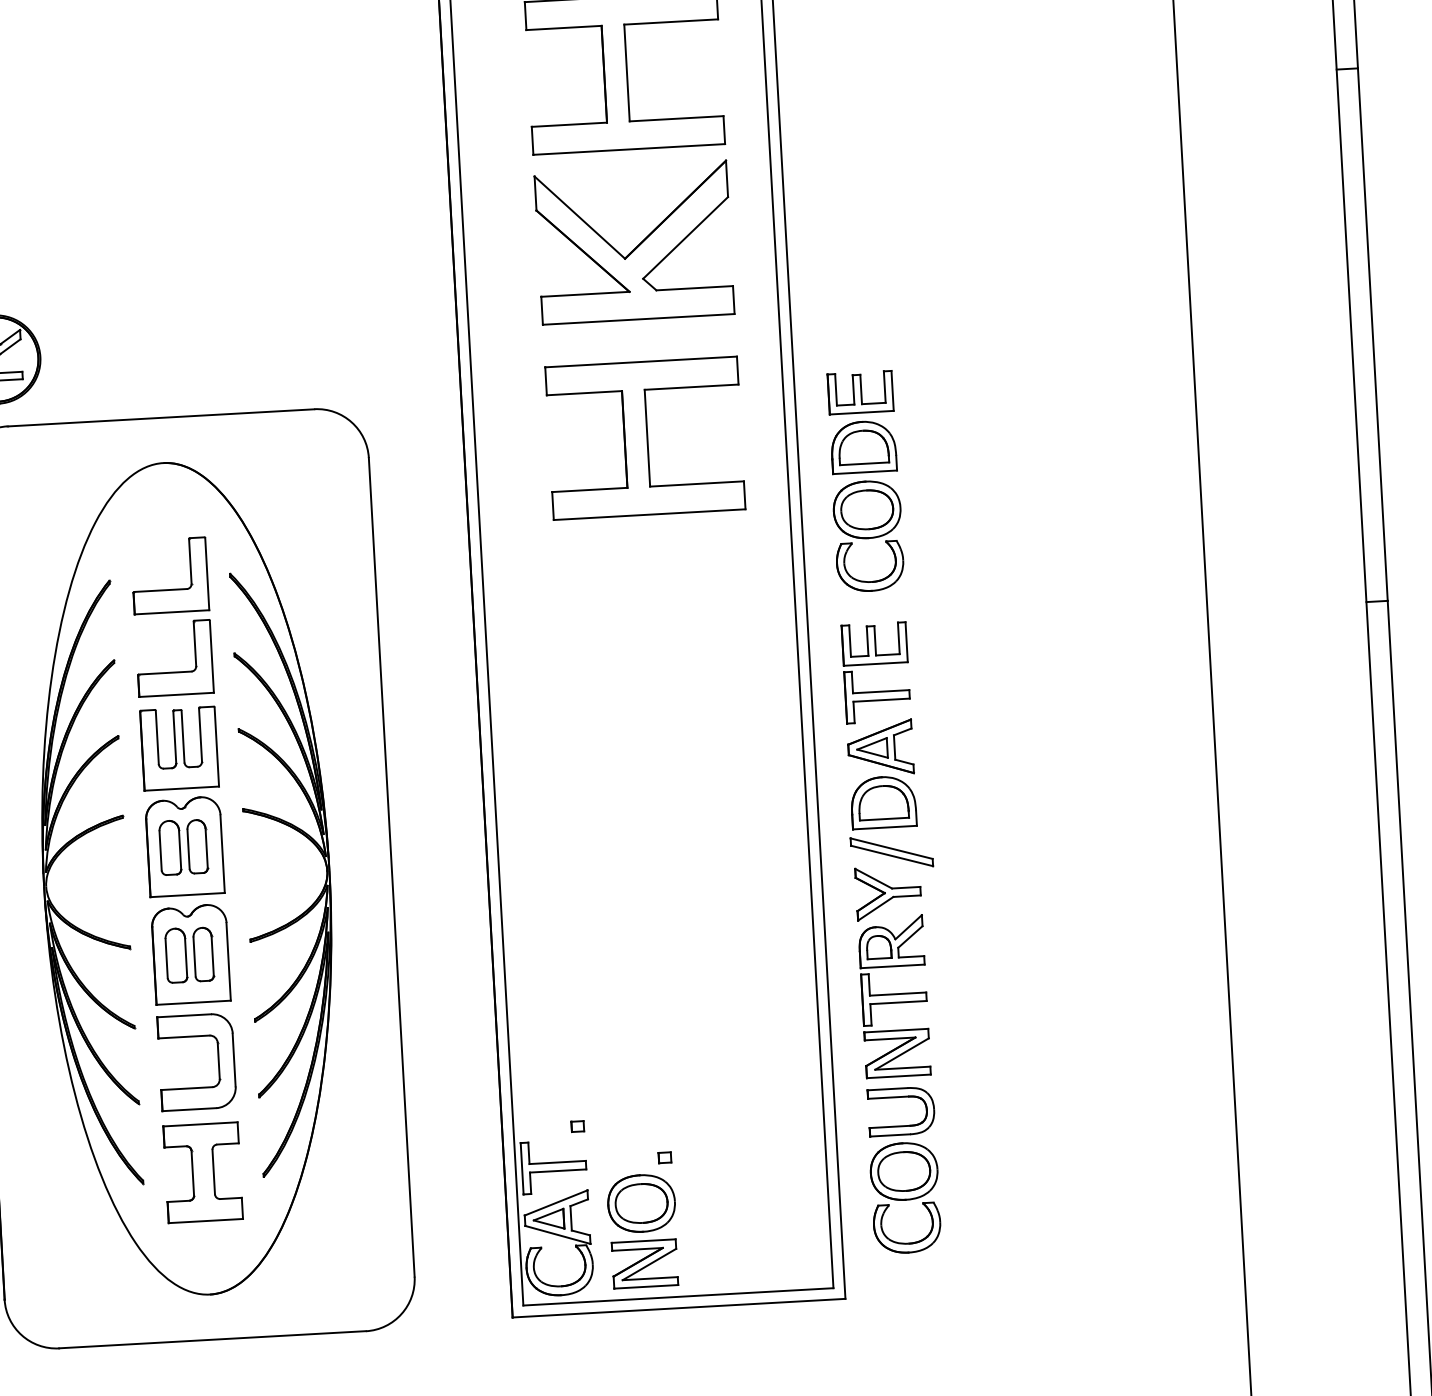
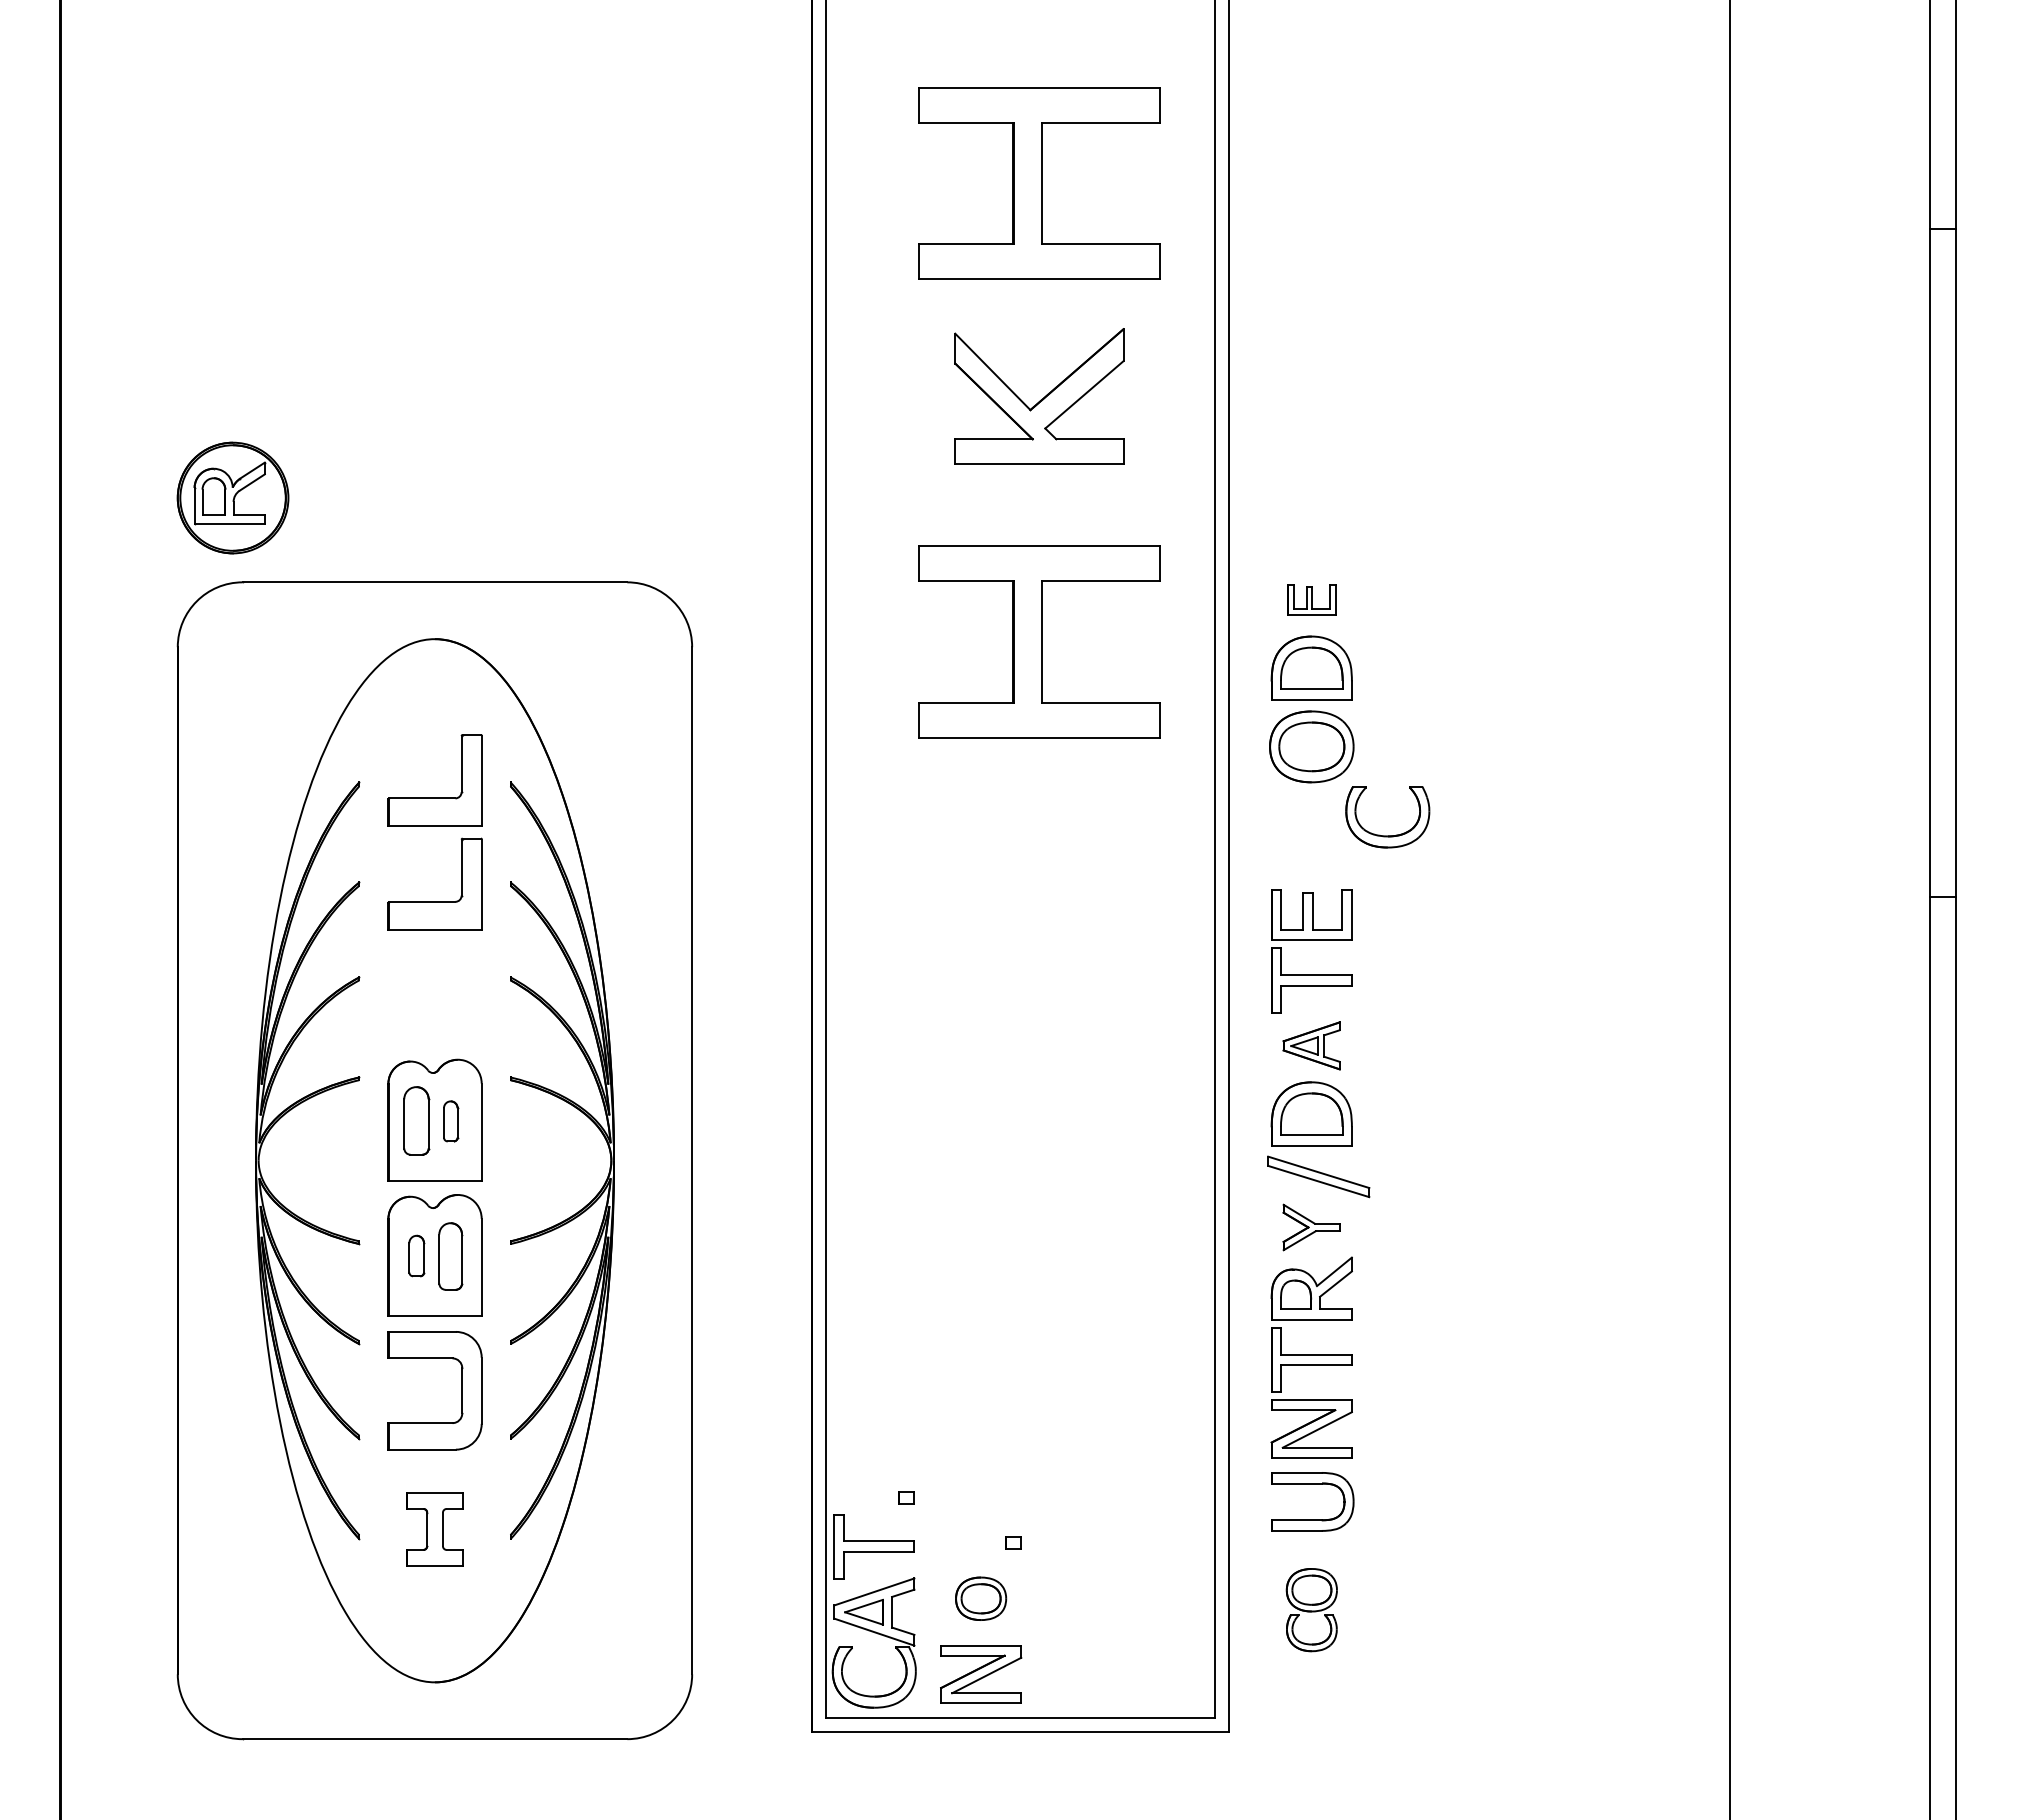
part: (634, 242) -> (1039, 396), size x0.7
part: (860, 392) -> (1311, 599), size x0.6
part: (870, 581) -> (1387, 835), moved
part: (880, 747) -> (1311, 1045), size x0.7
part: (179, 748) -> (434, 997), removed
part: (197, 846) -> (450, 1121), size x0.6
part: (888, 892) -> (1311, 1227), size x0.7
part: (176, 955) -> (416, 1255), size x0.6
part: (202, 1172) -> (434, 1529), size x0.6
part: (905, 1197) -> (1311, 1609), size x0.6
part: (641, 1203) -> (980, 1598), size x0.6

